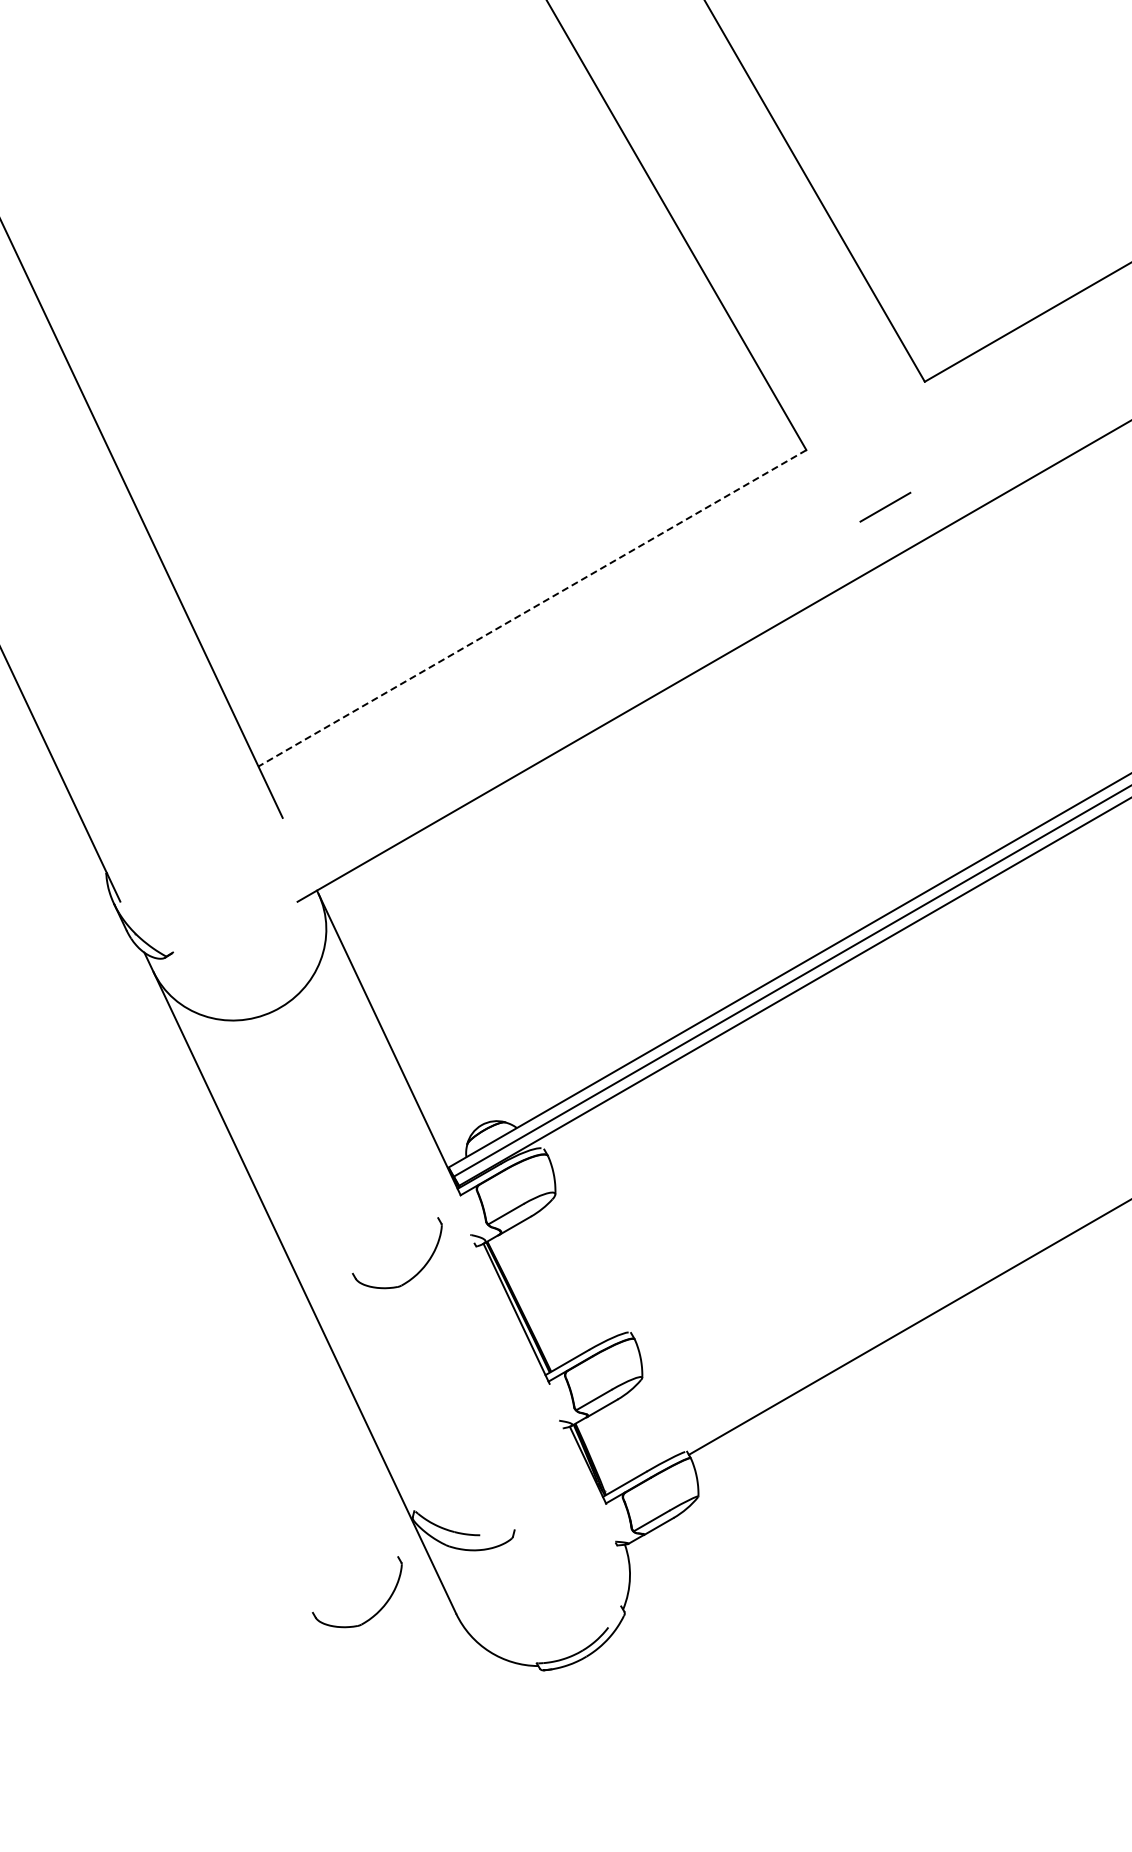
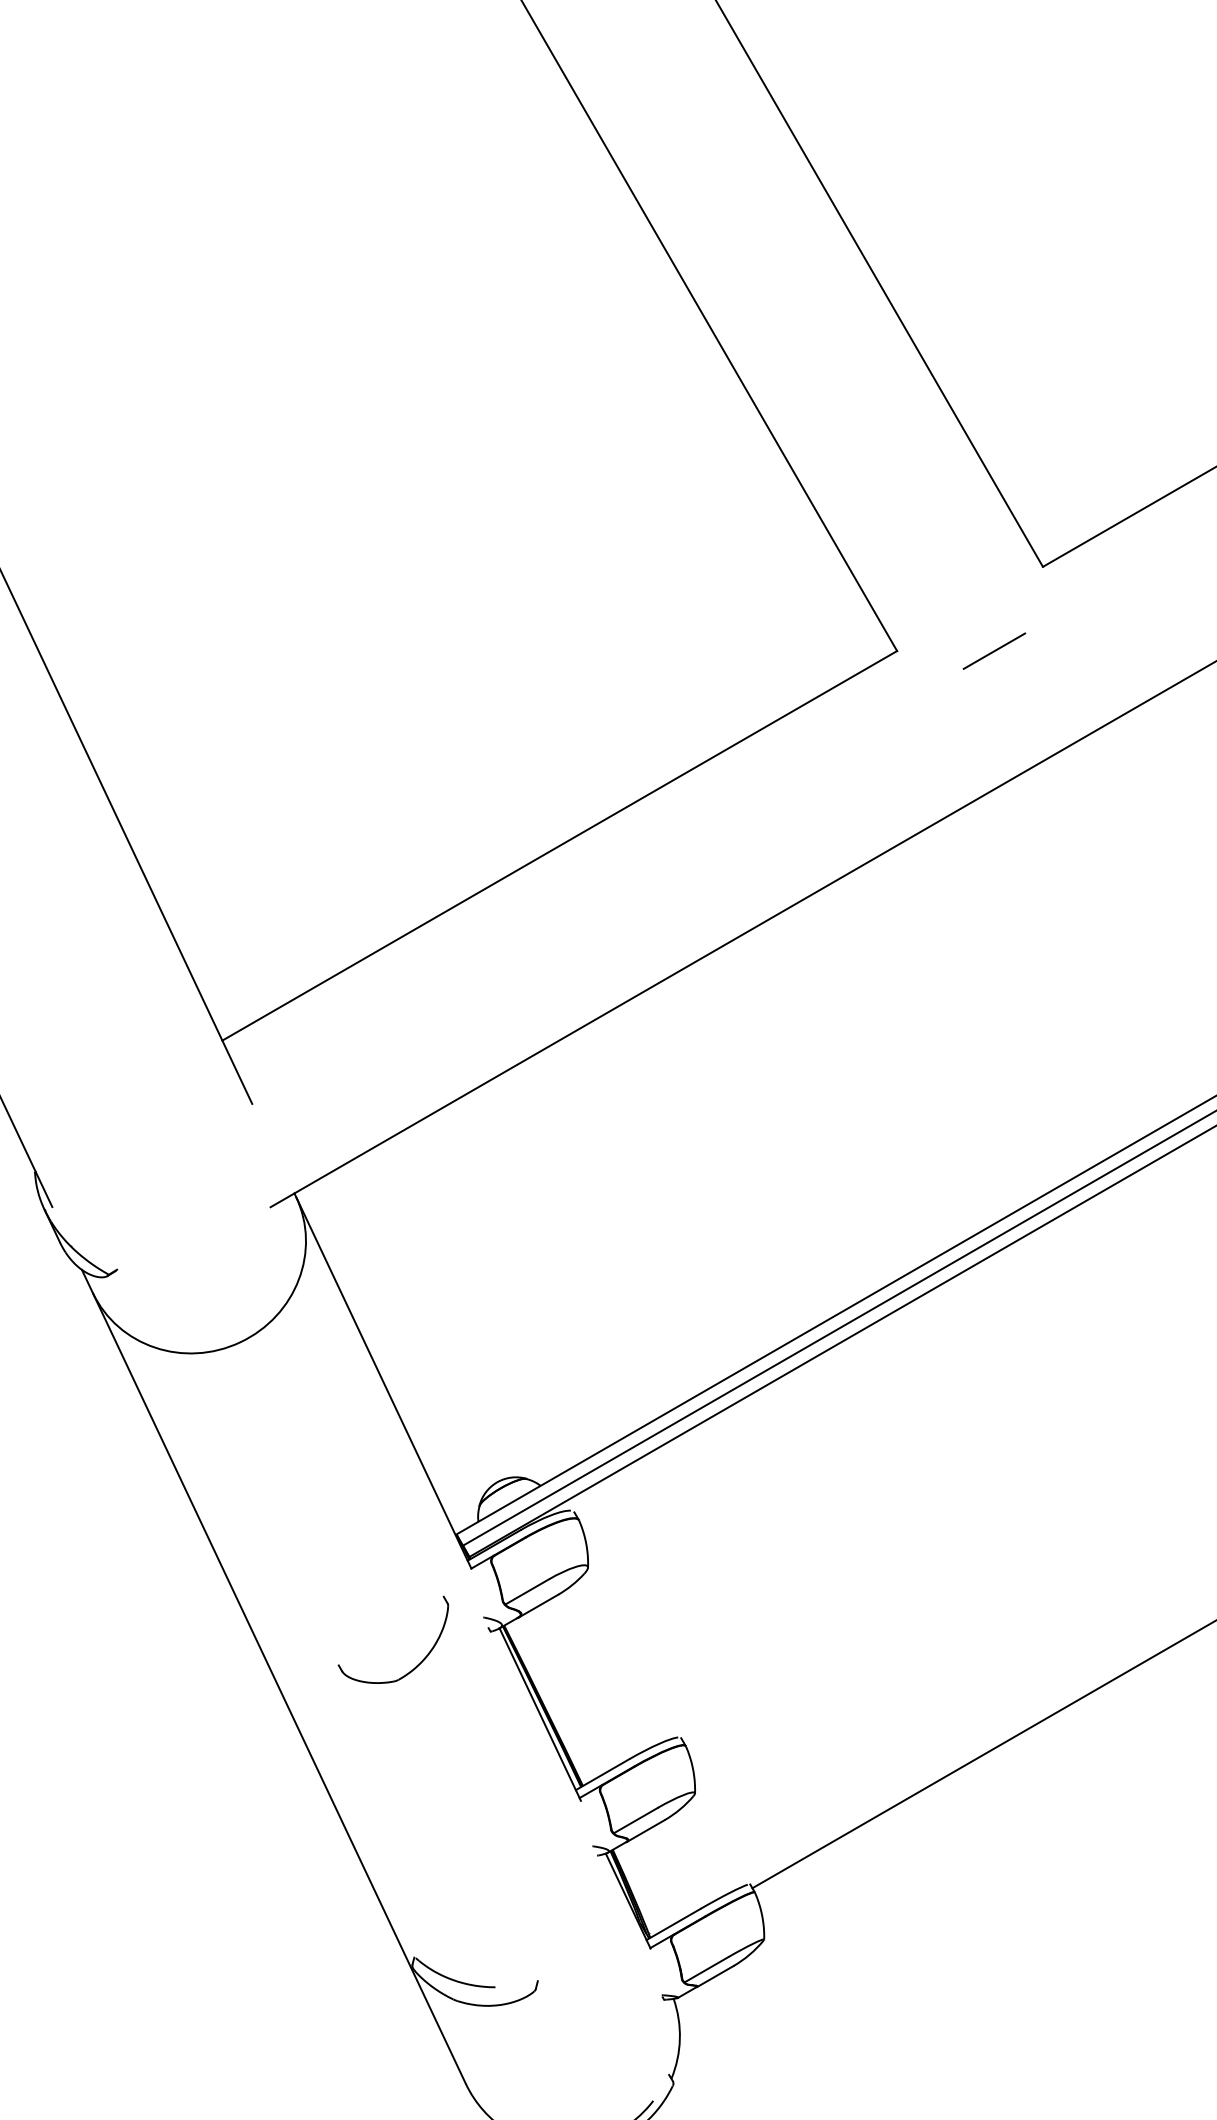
line: (885, 506) -> (994, 650), moved
line: (532, 608) -> (559, 846), dashed -> solid
part: (377, 1611) -> (368, 2081), removed

